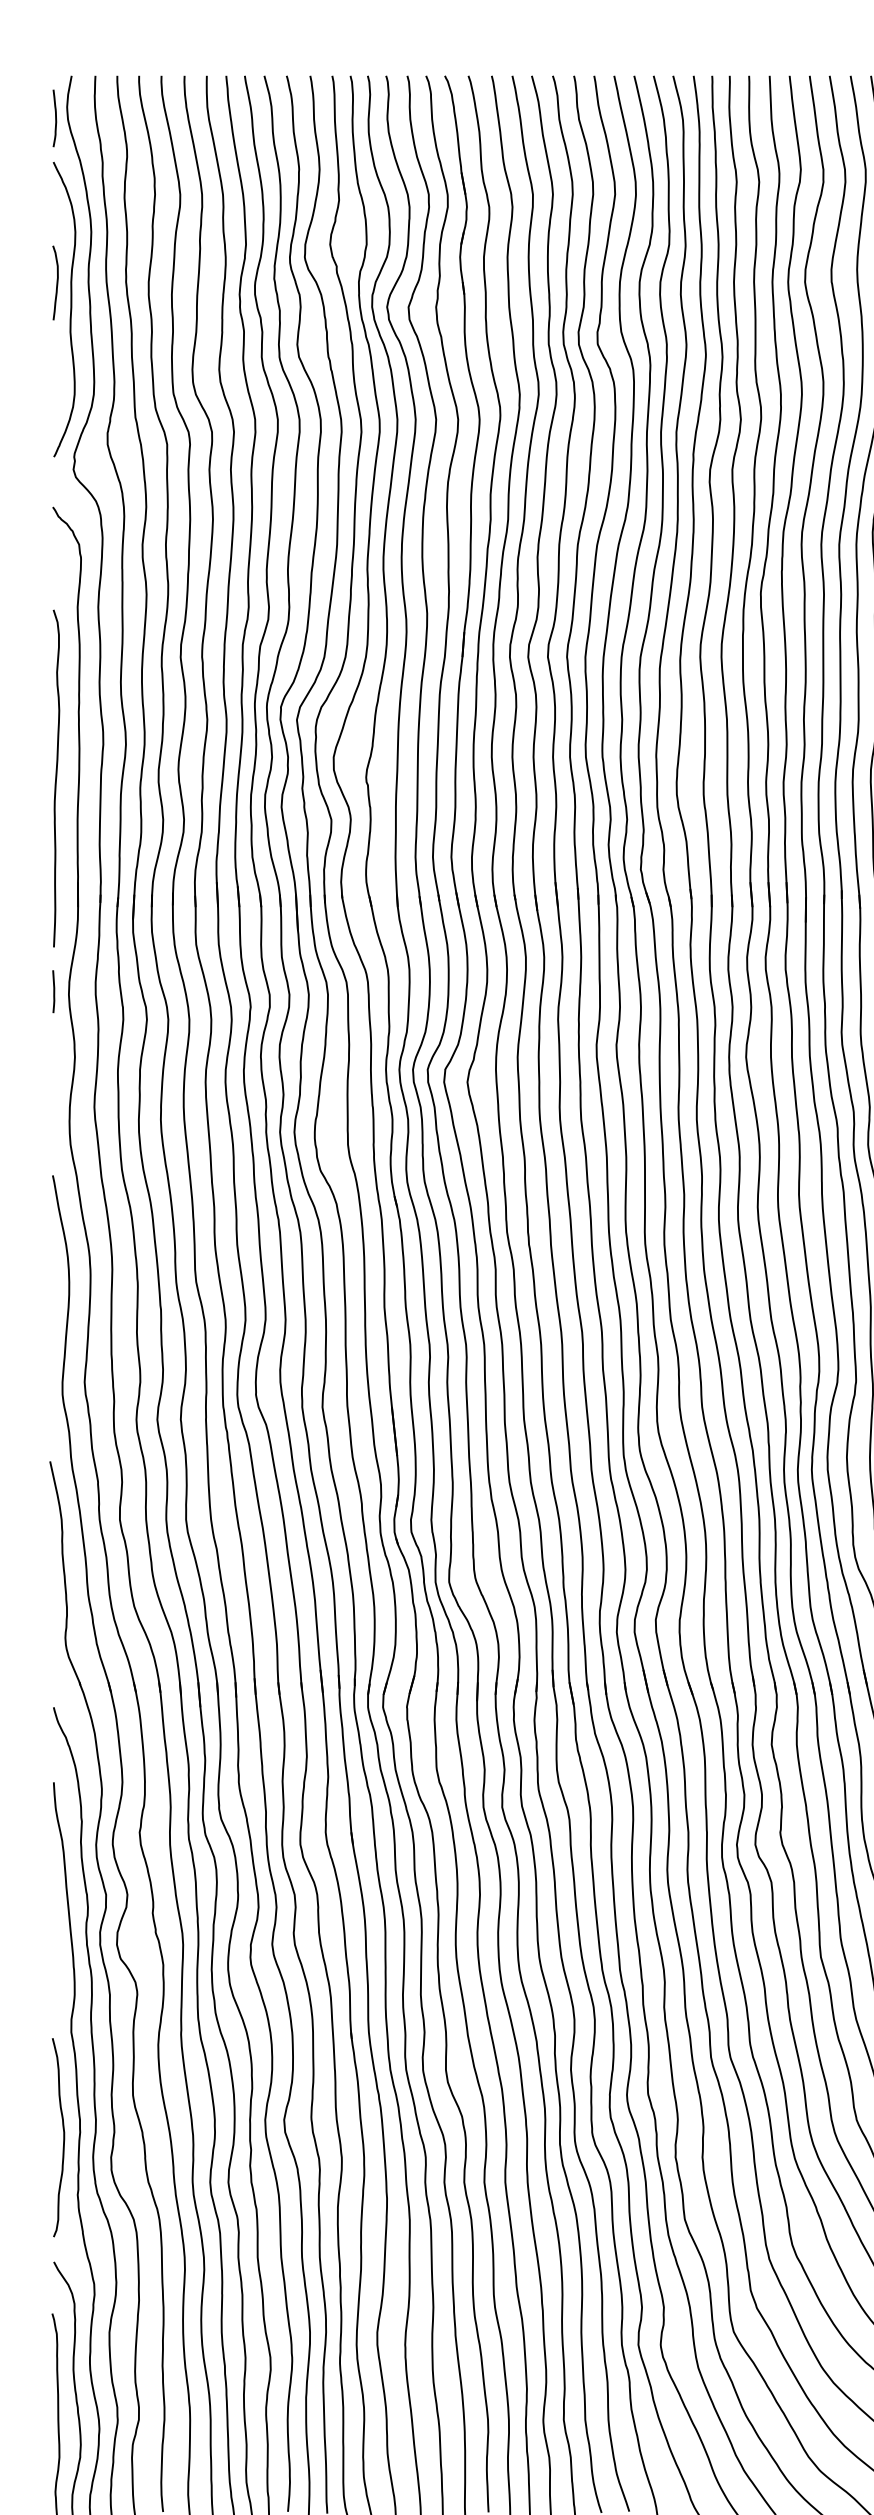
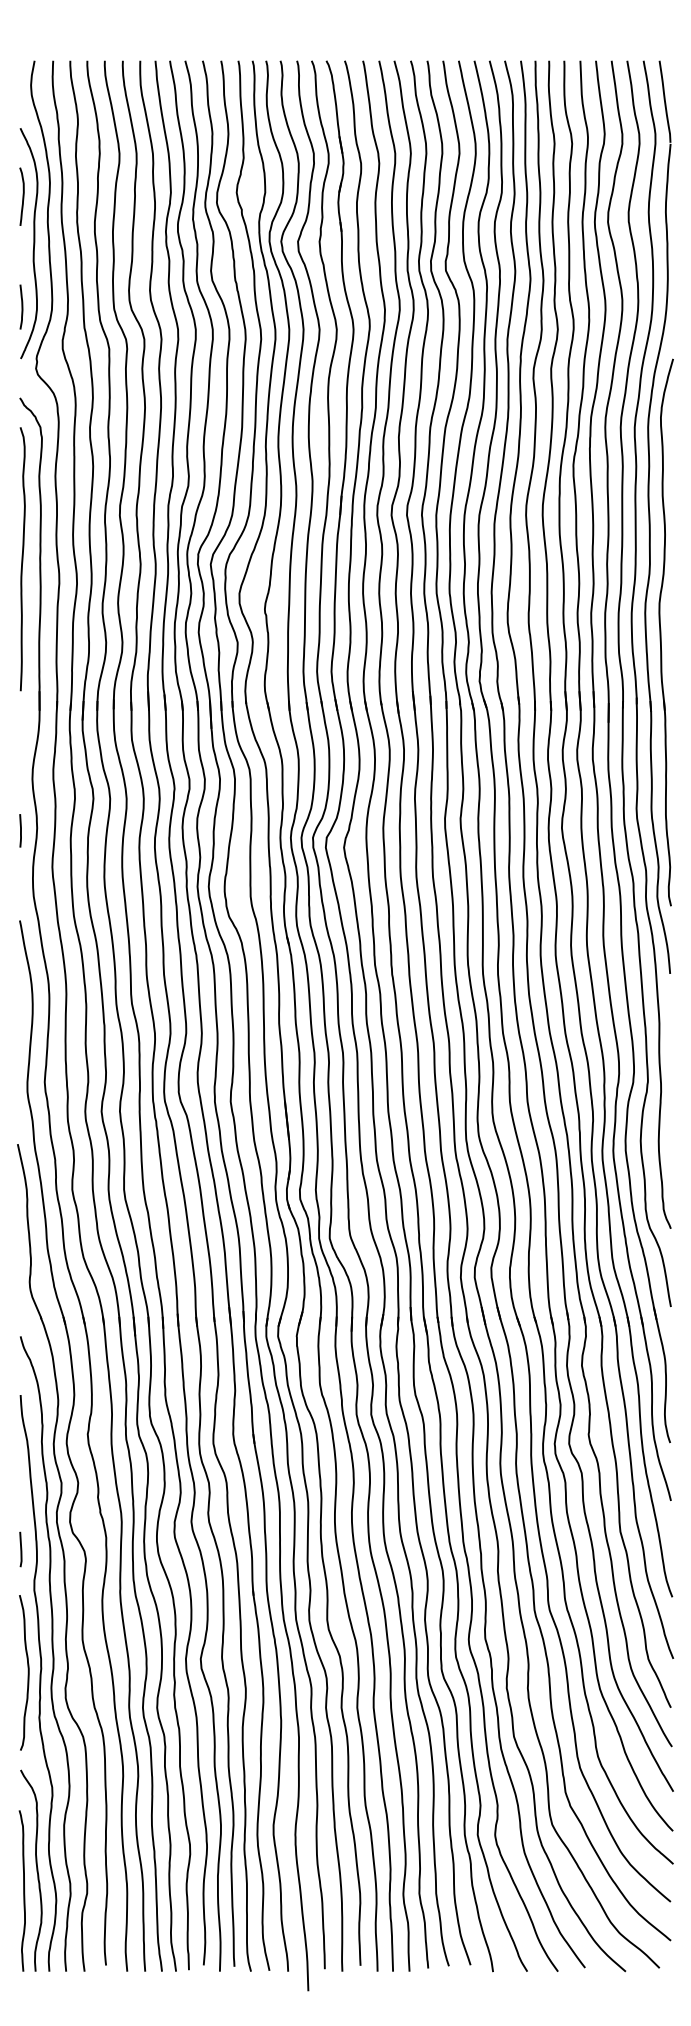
curve: (54, 117) -> (21, 306), moved
curve: (56, 282) -> (22, 196), moved
curve: (56, 778) -> (22, 559), moved
line: (53, 991) -> (20, 830), moved
line: (53, 1979) -> (20, 1549), added

